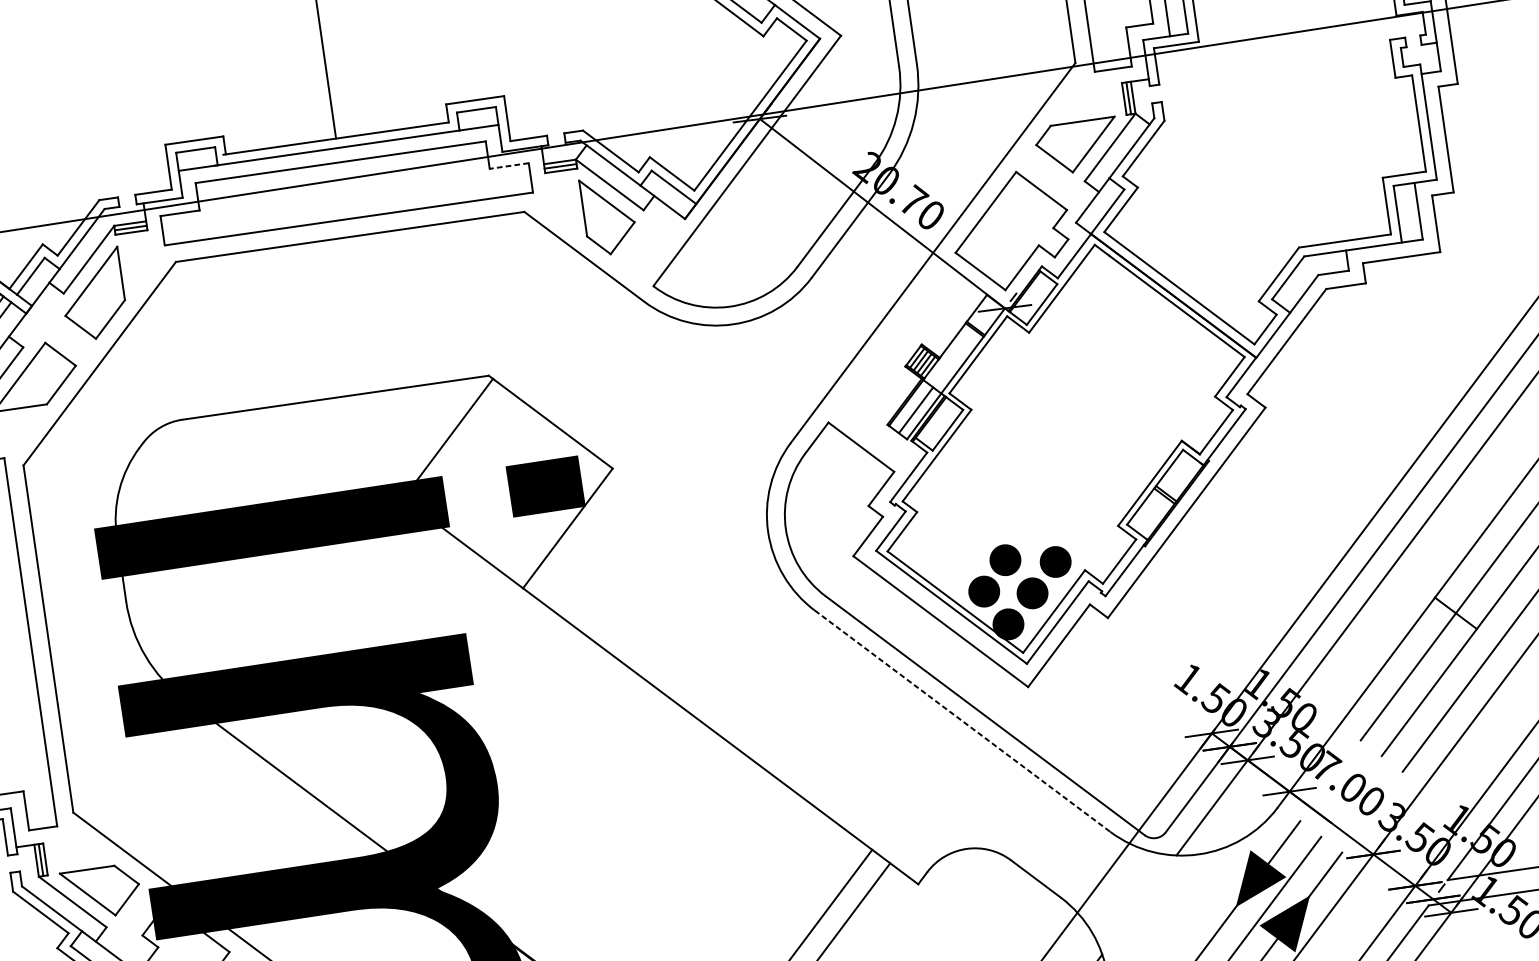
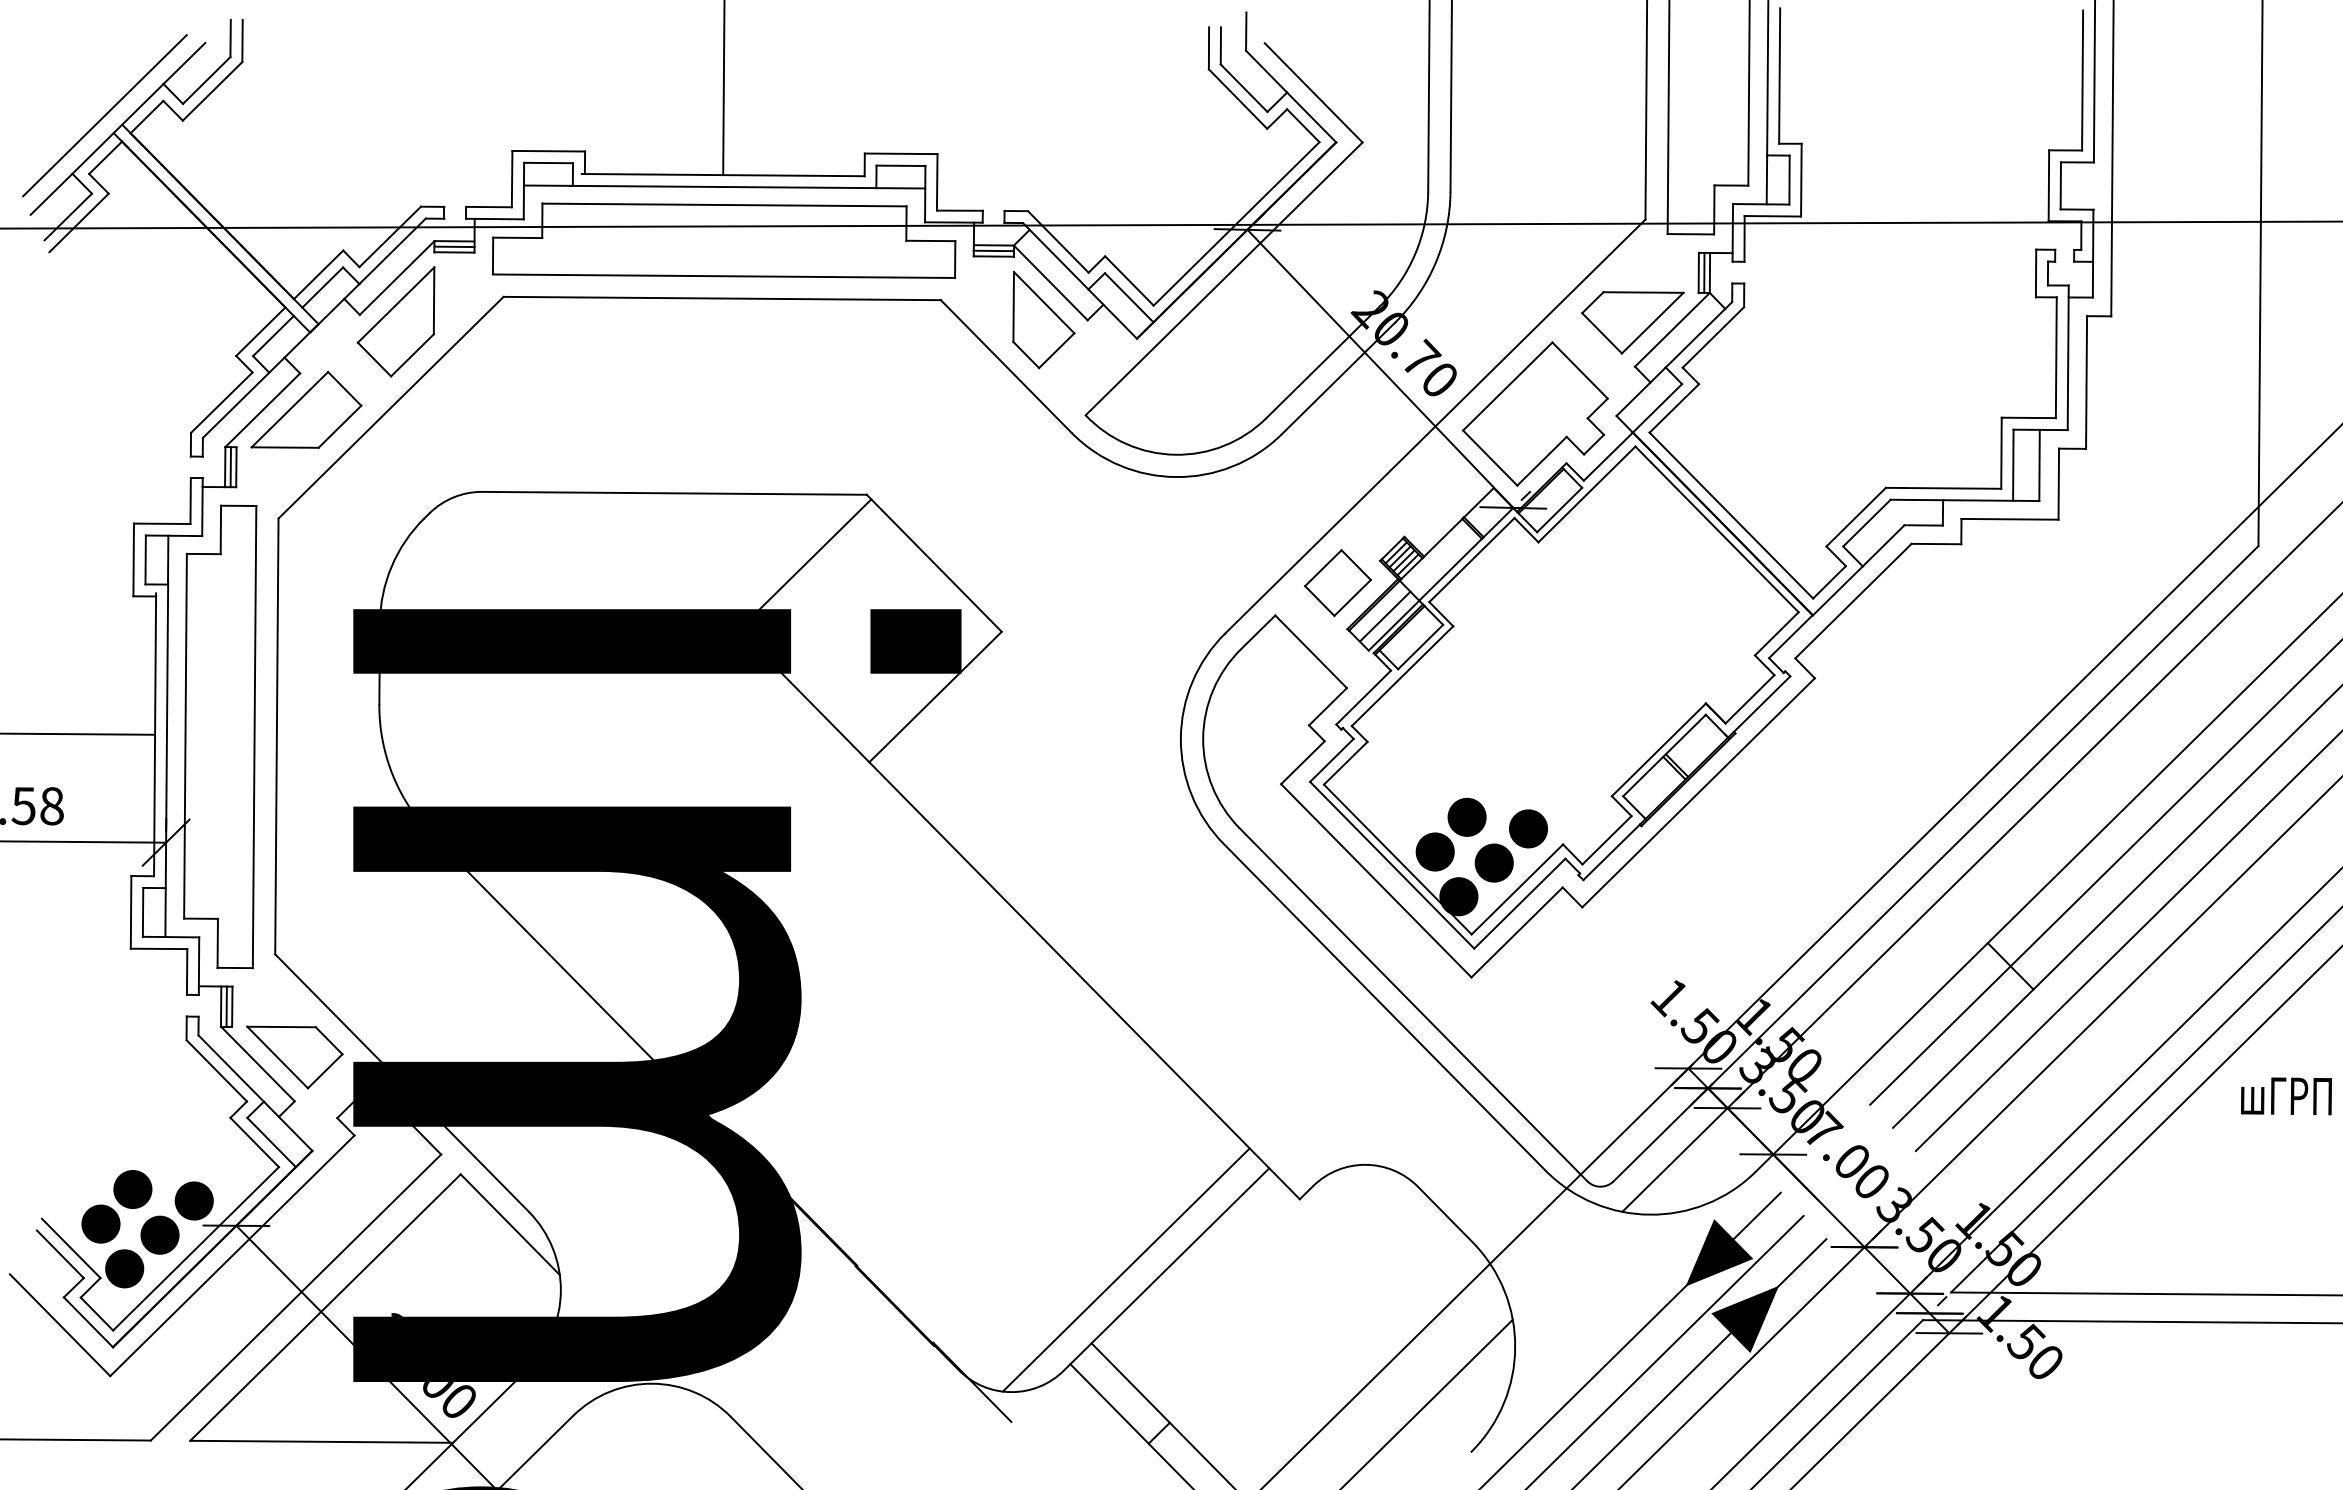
line: (508, 165) -> (930, 240), dashed -> solid
part: (874, 388) -> (1337, 582), added
line: (962, 721) -> (1384, 1007), dashed -> solid

